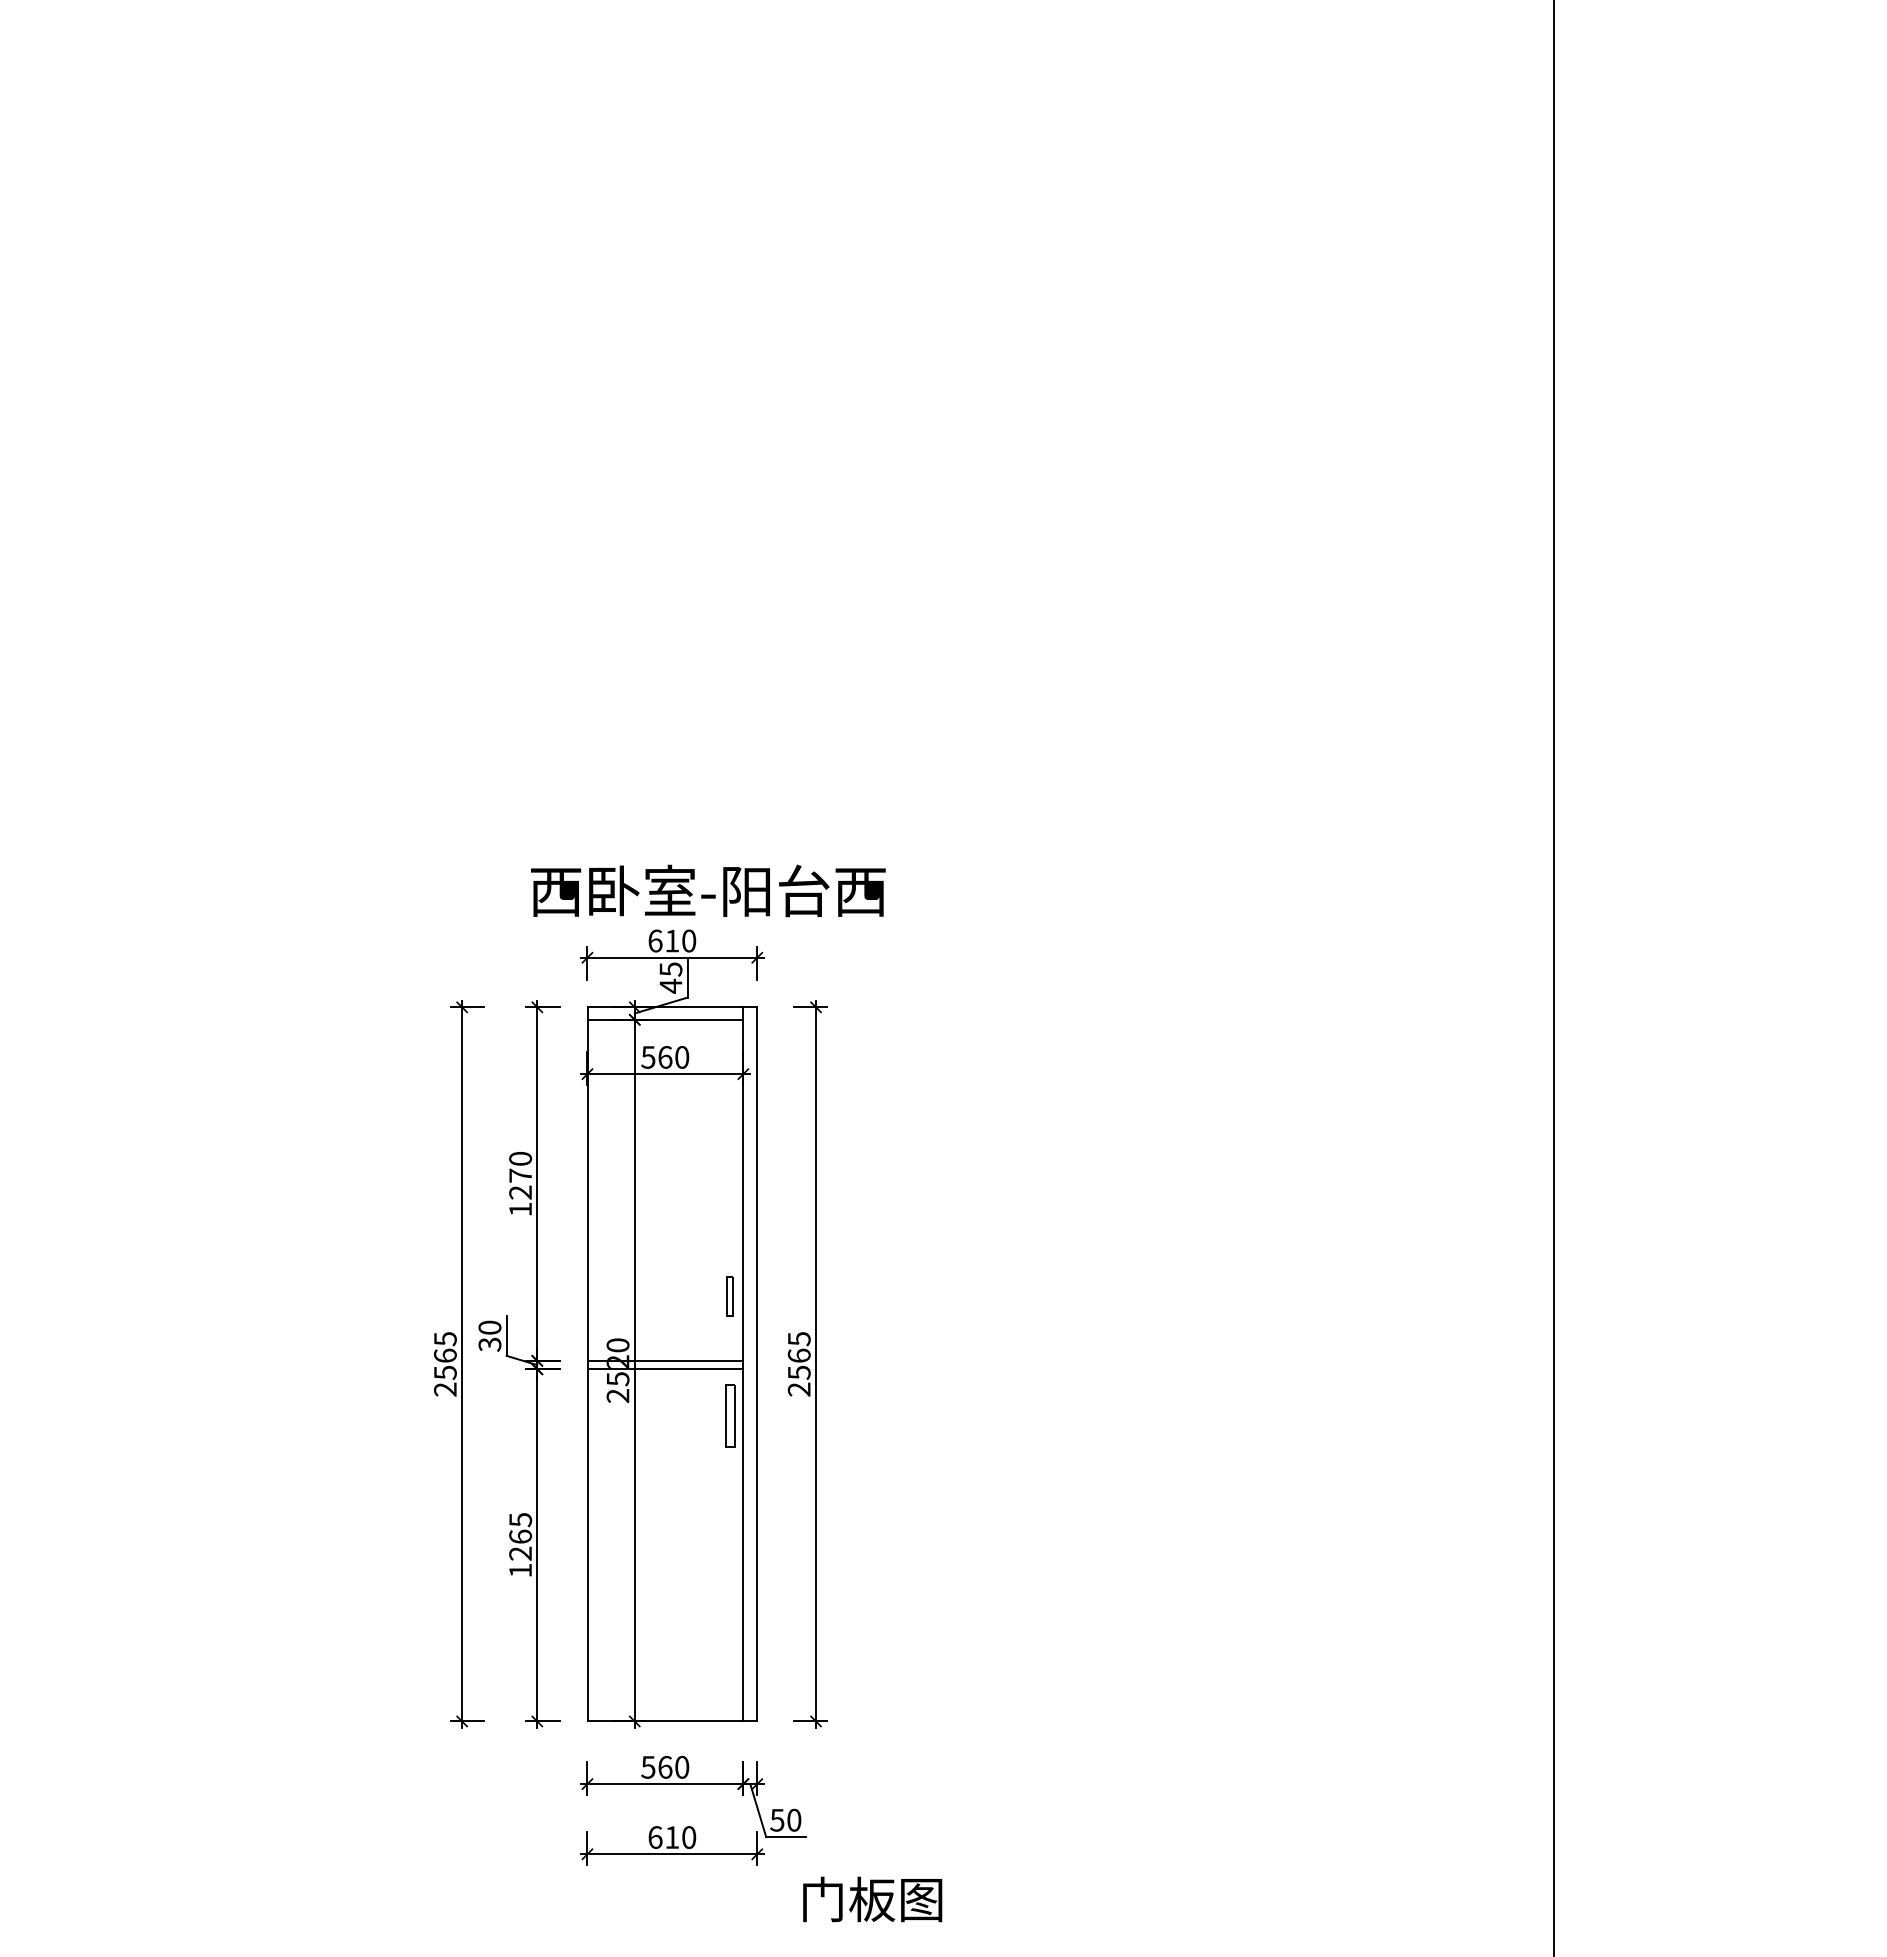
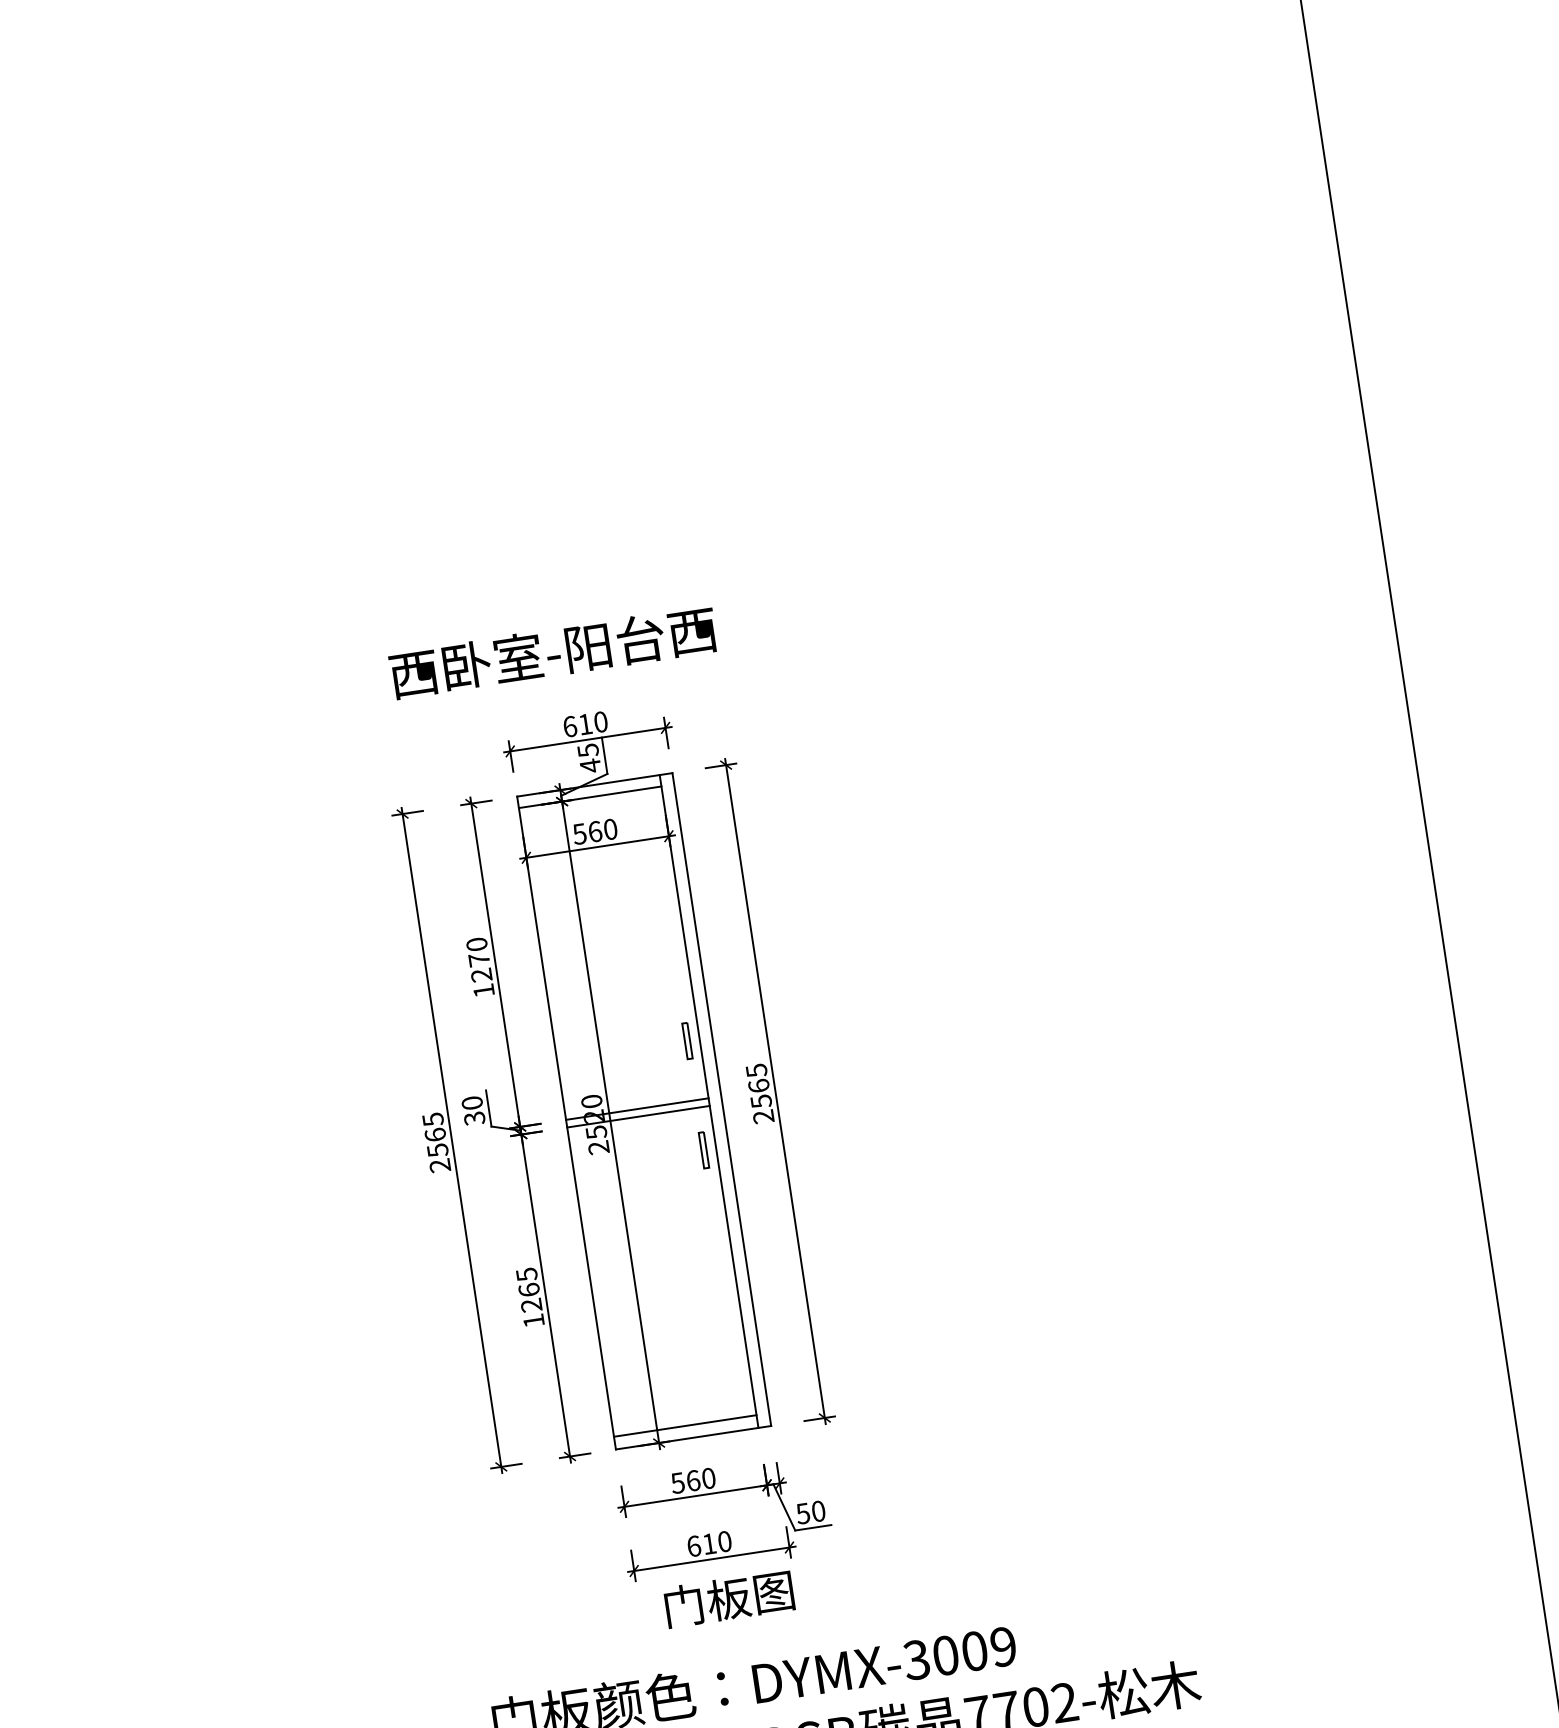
text: (708, 890) -> (553, 652), moved
part: (729, 1415) -> (703, 1150), size x0.62
line: (665, 1707) -> (685, 1426), added
text: (872, 1899) -> (729, 1598), moved

